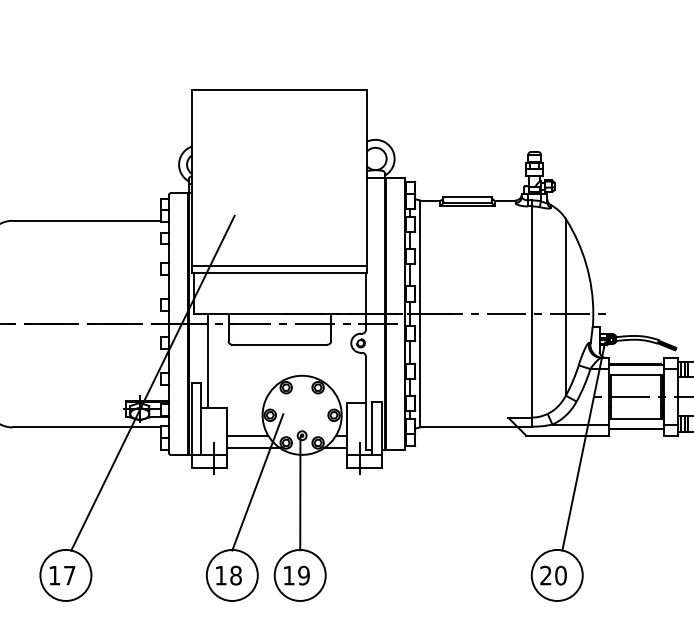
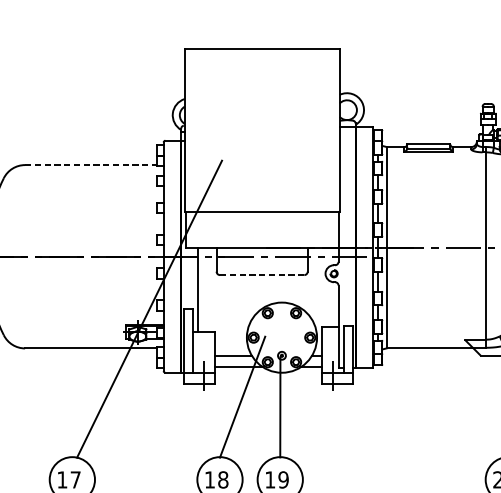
line: (87, 220) -> (91, 164), solid -> dashed
line: (279, 266) -> (261, 205), removed
line: (279, 344) -> (261, 274), solid -> dashed

